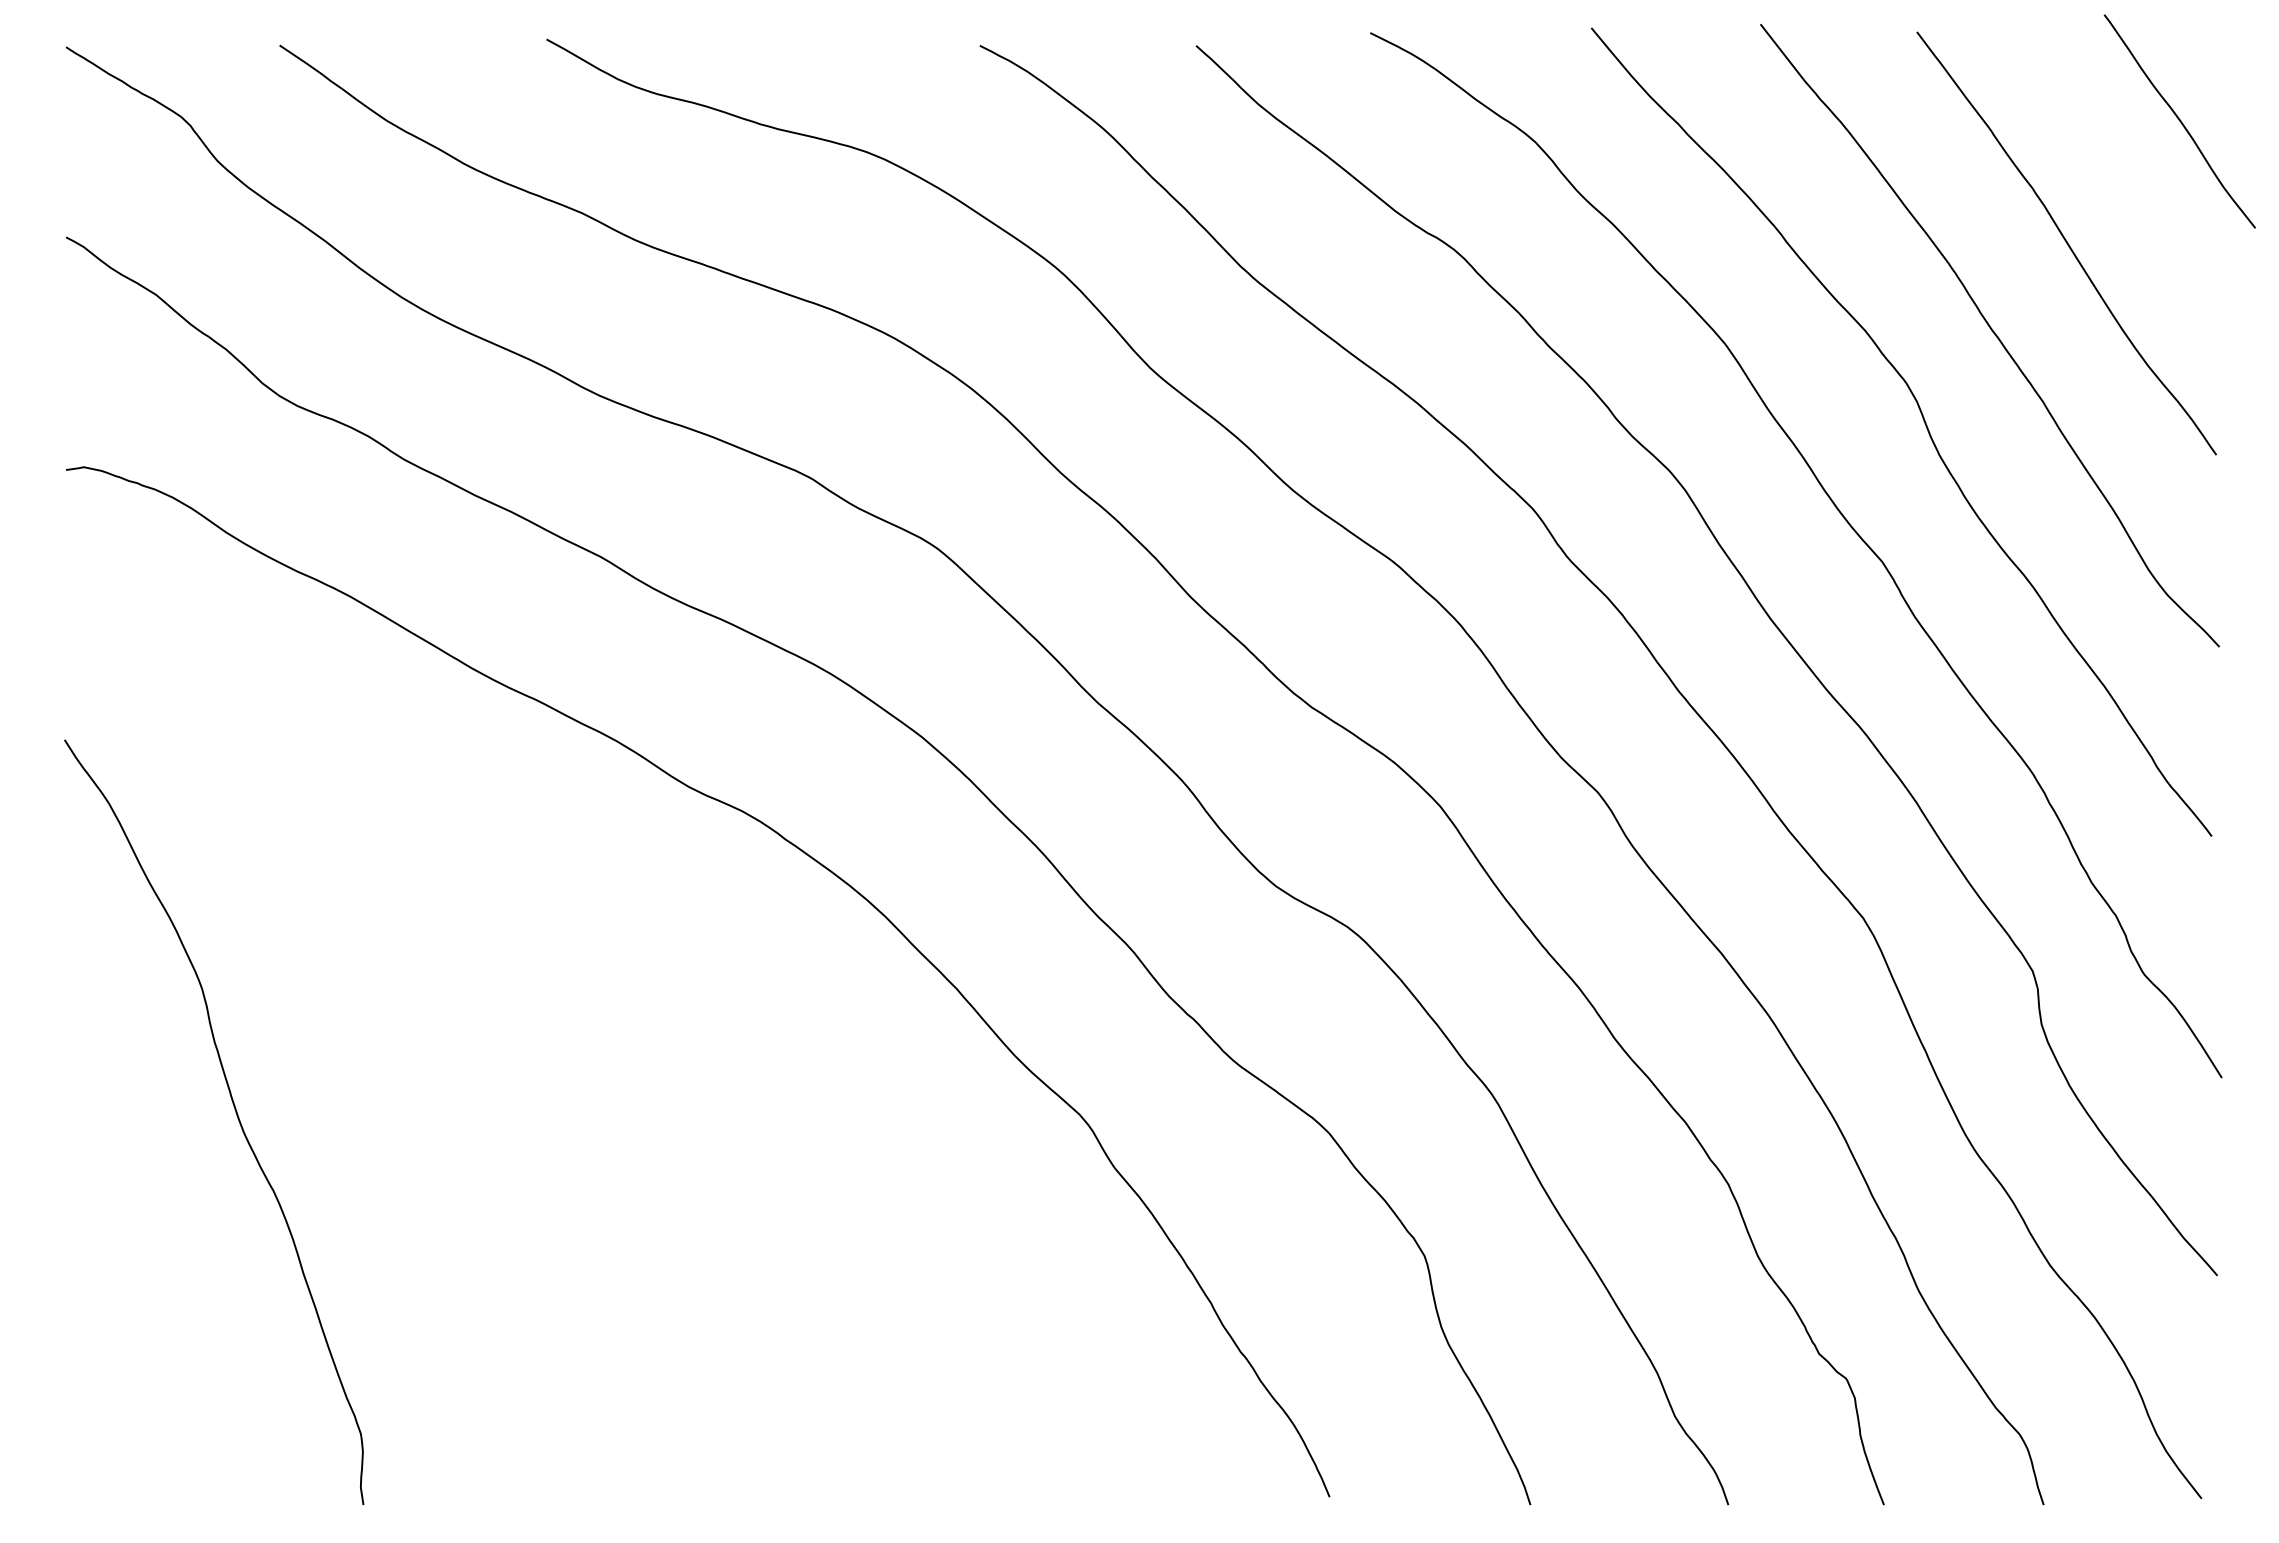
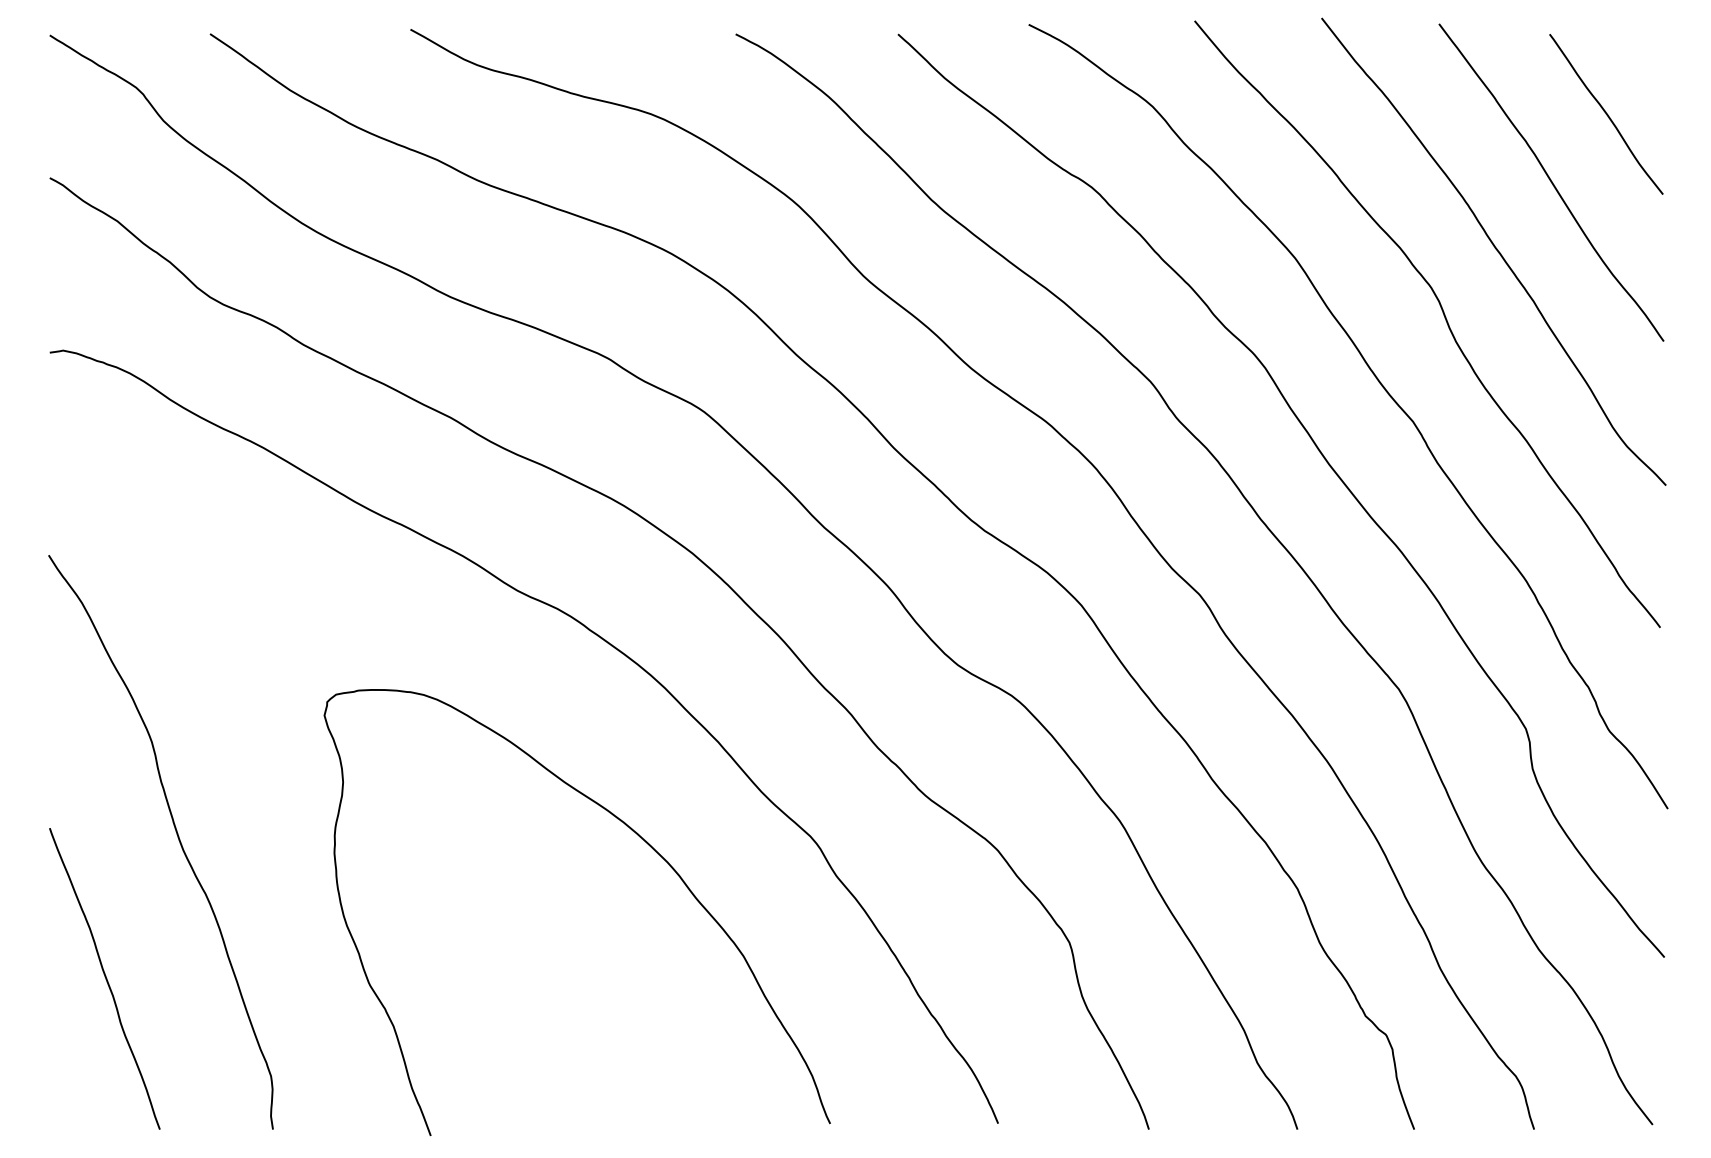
curve: (2179, 121) -> (1606, 114), moved
curve: (859, 1122) -> (645, 842), added
curve: (140, 1304) -> (105, 979), added

